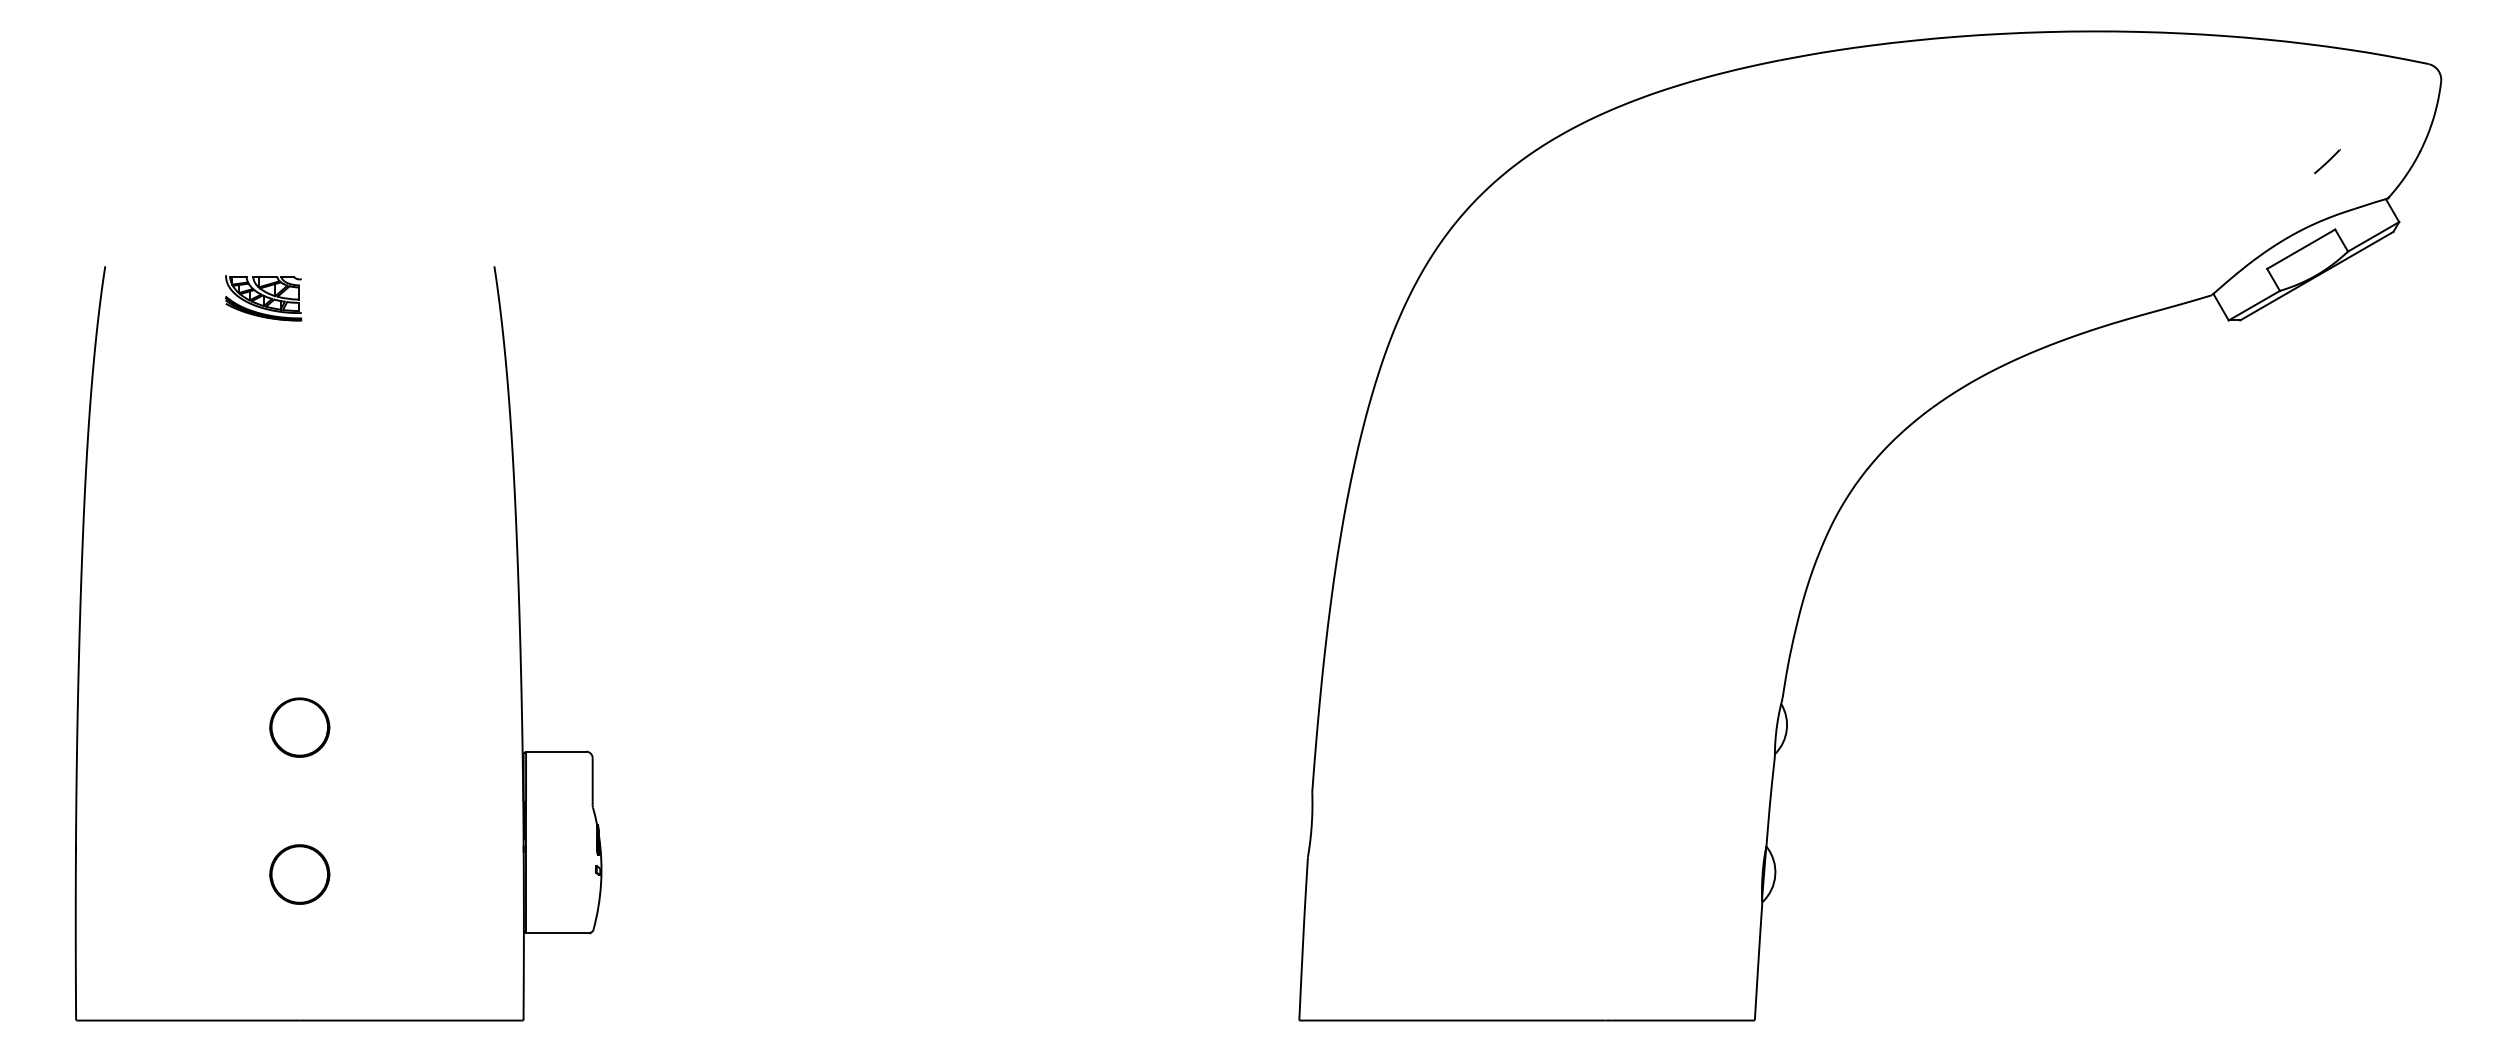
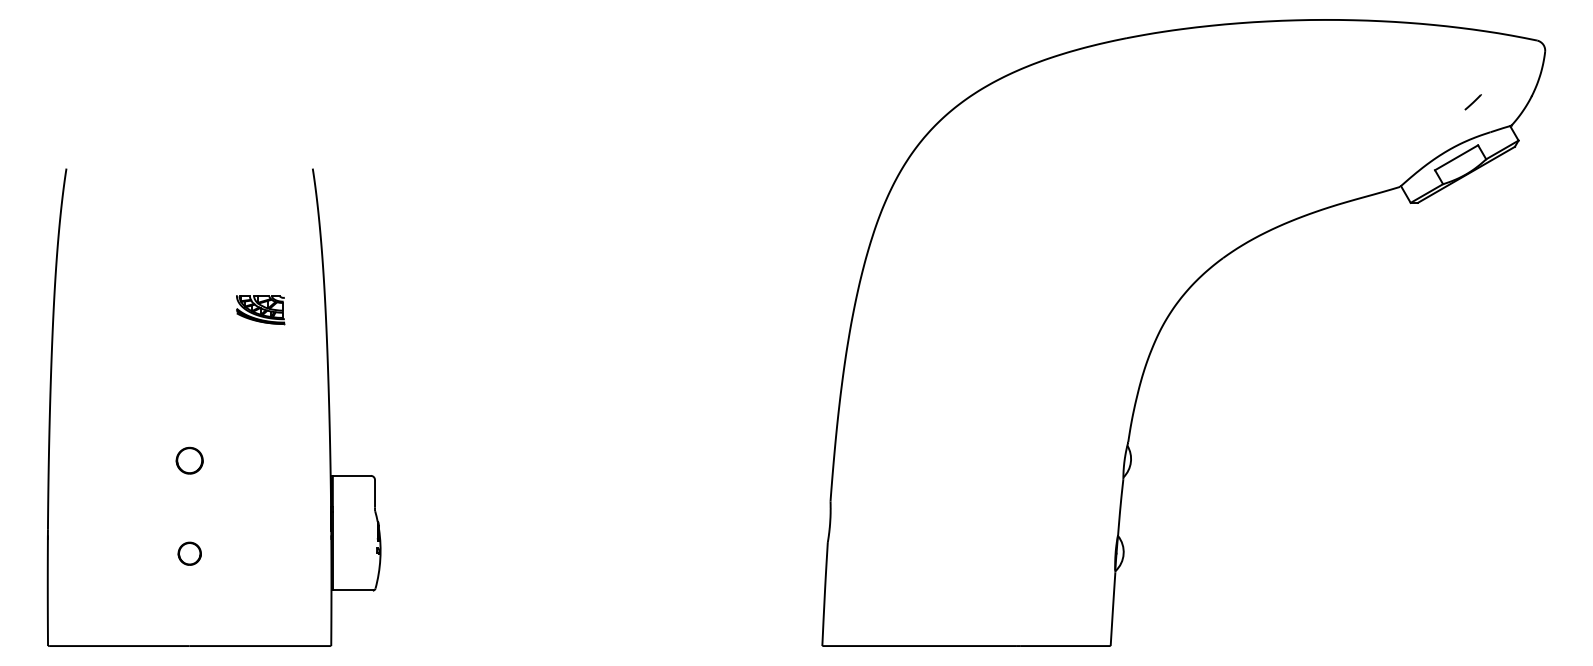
part: (263, 299) -> (260, 310), moved
part: (299, 727) -> (189, 460), size x0.7
part: (299, 874) -> (189, 553), size x0.6

